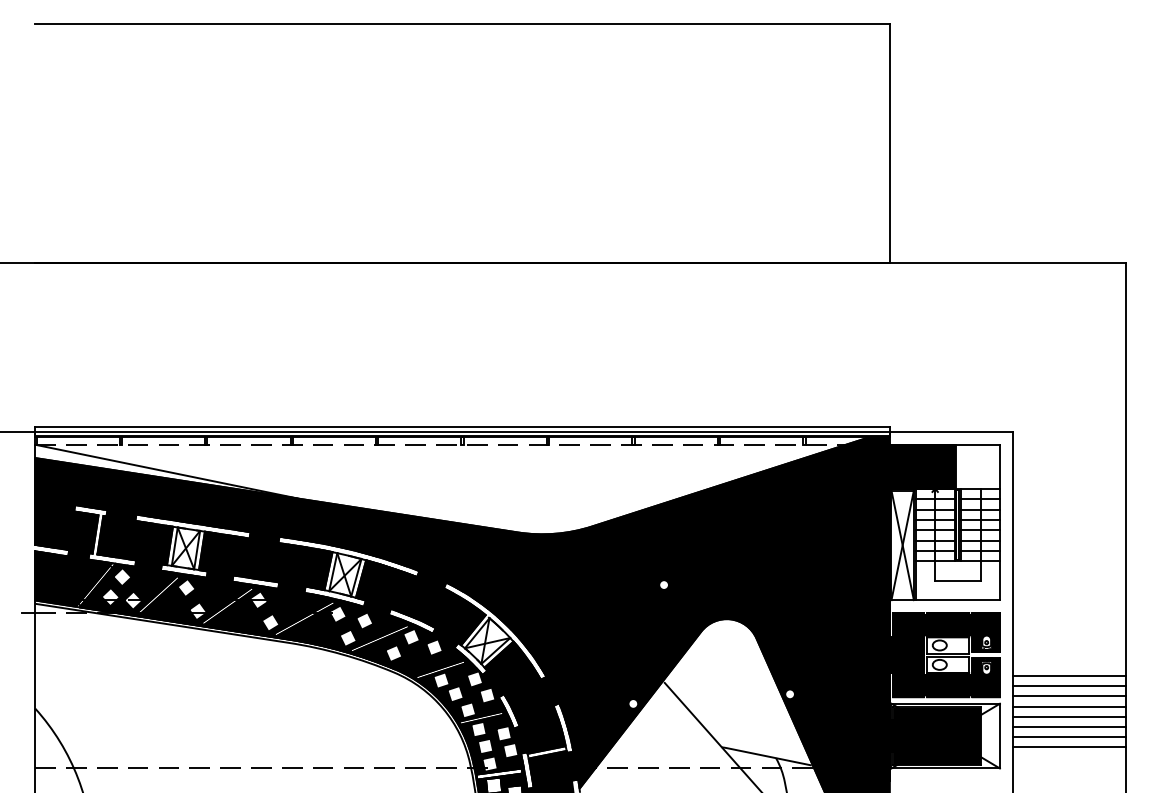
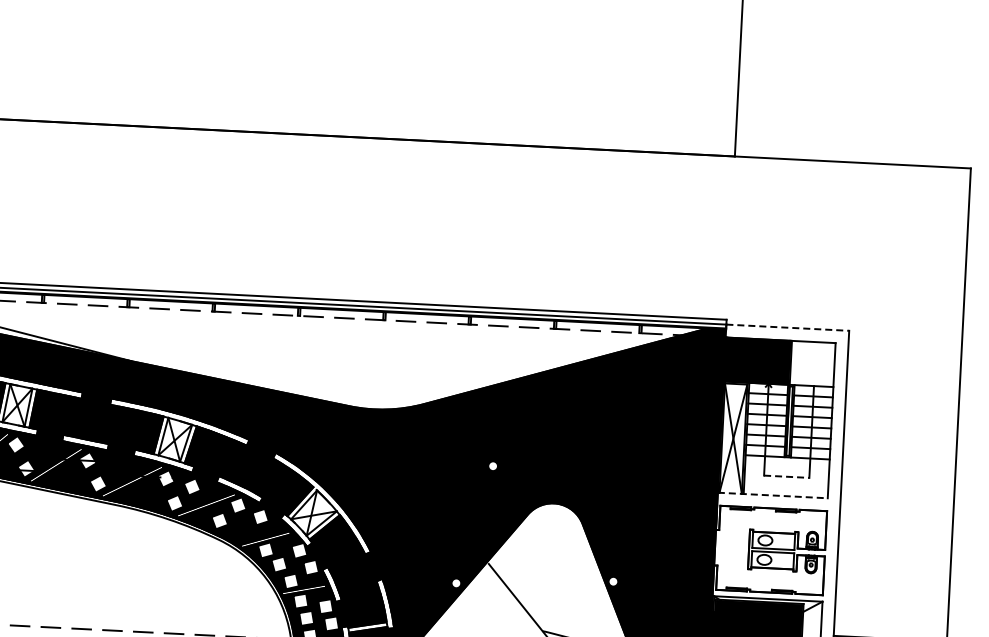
line: (951, 431) -> (787, 327), solid -> dashed
line: (957, 580) -> (786, 476), solid -> dashed
line: (945, 600) -> (773, 495), solid -> dashed
fill: (944, 655) -> (769, 550), removed
line: (1069, 676) -> (893, 578), removed
line: (1069, 686) -> (892, 588), removed
line: (1069, 696) -> (892, 598), removed
line: (1069, 706) -> (891, 608), removed
line: (1069, 716) -> (891, 618), removed
line: (1069, 727) -> (890, 628), removed

